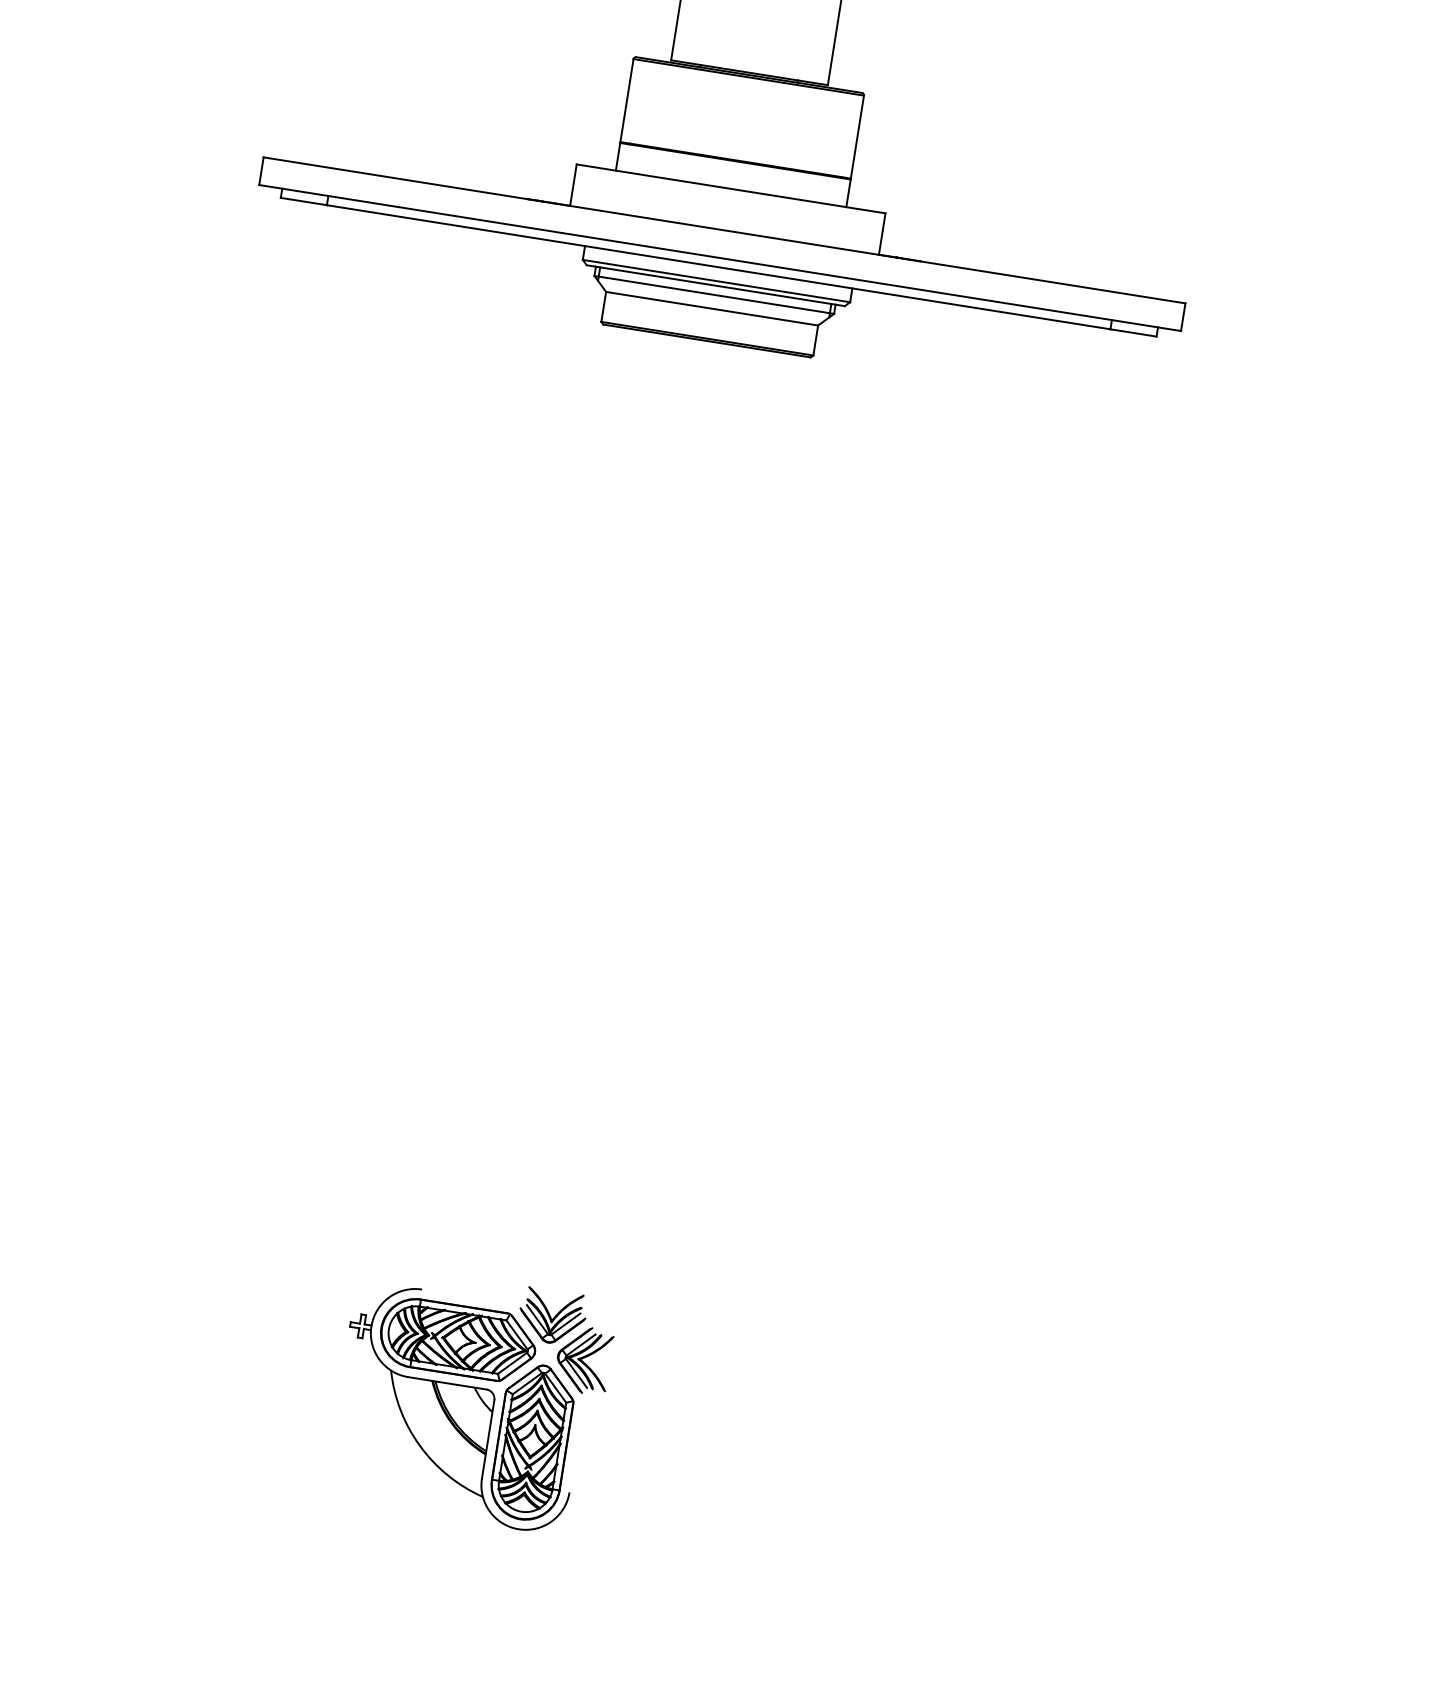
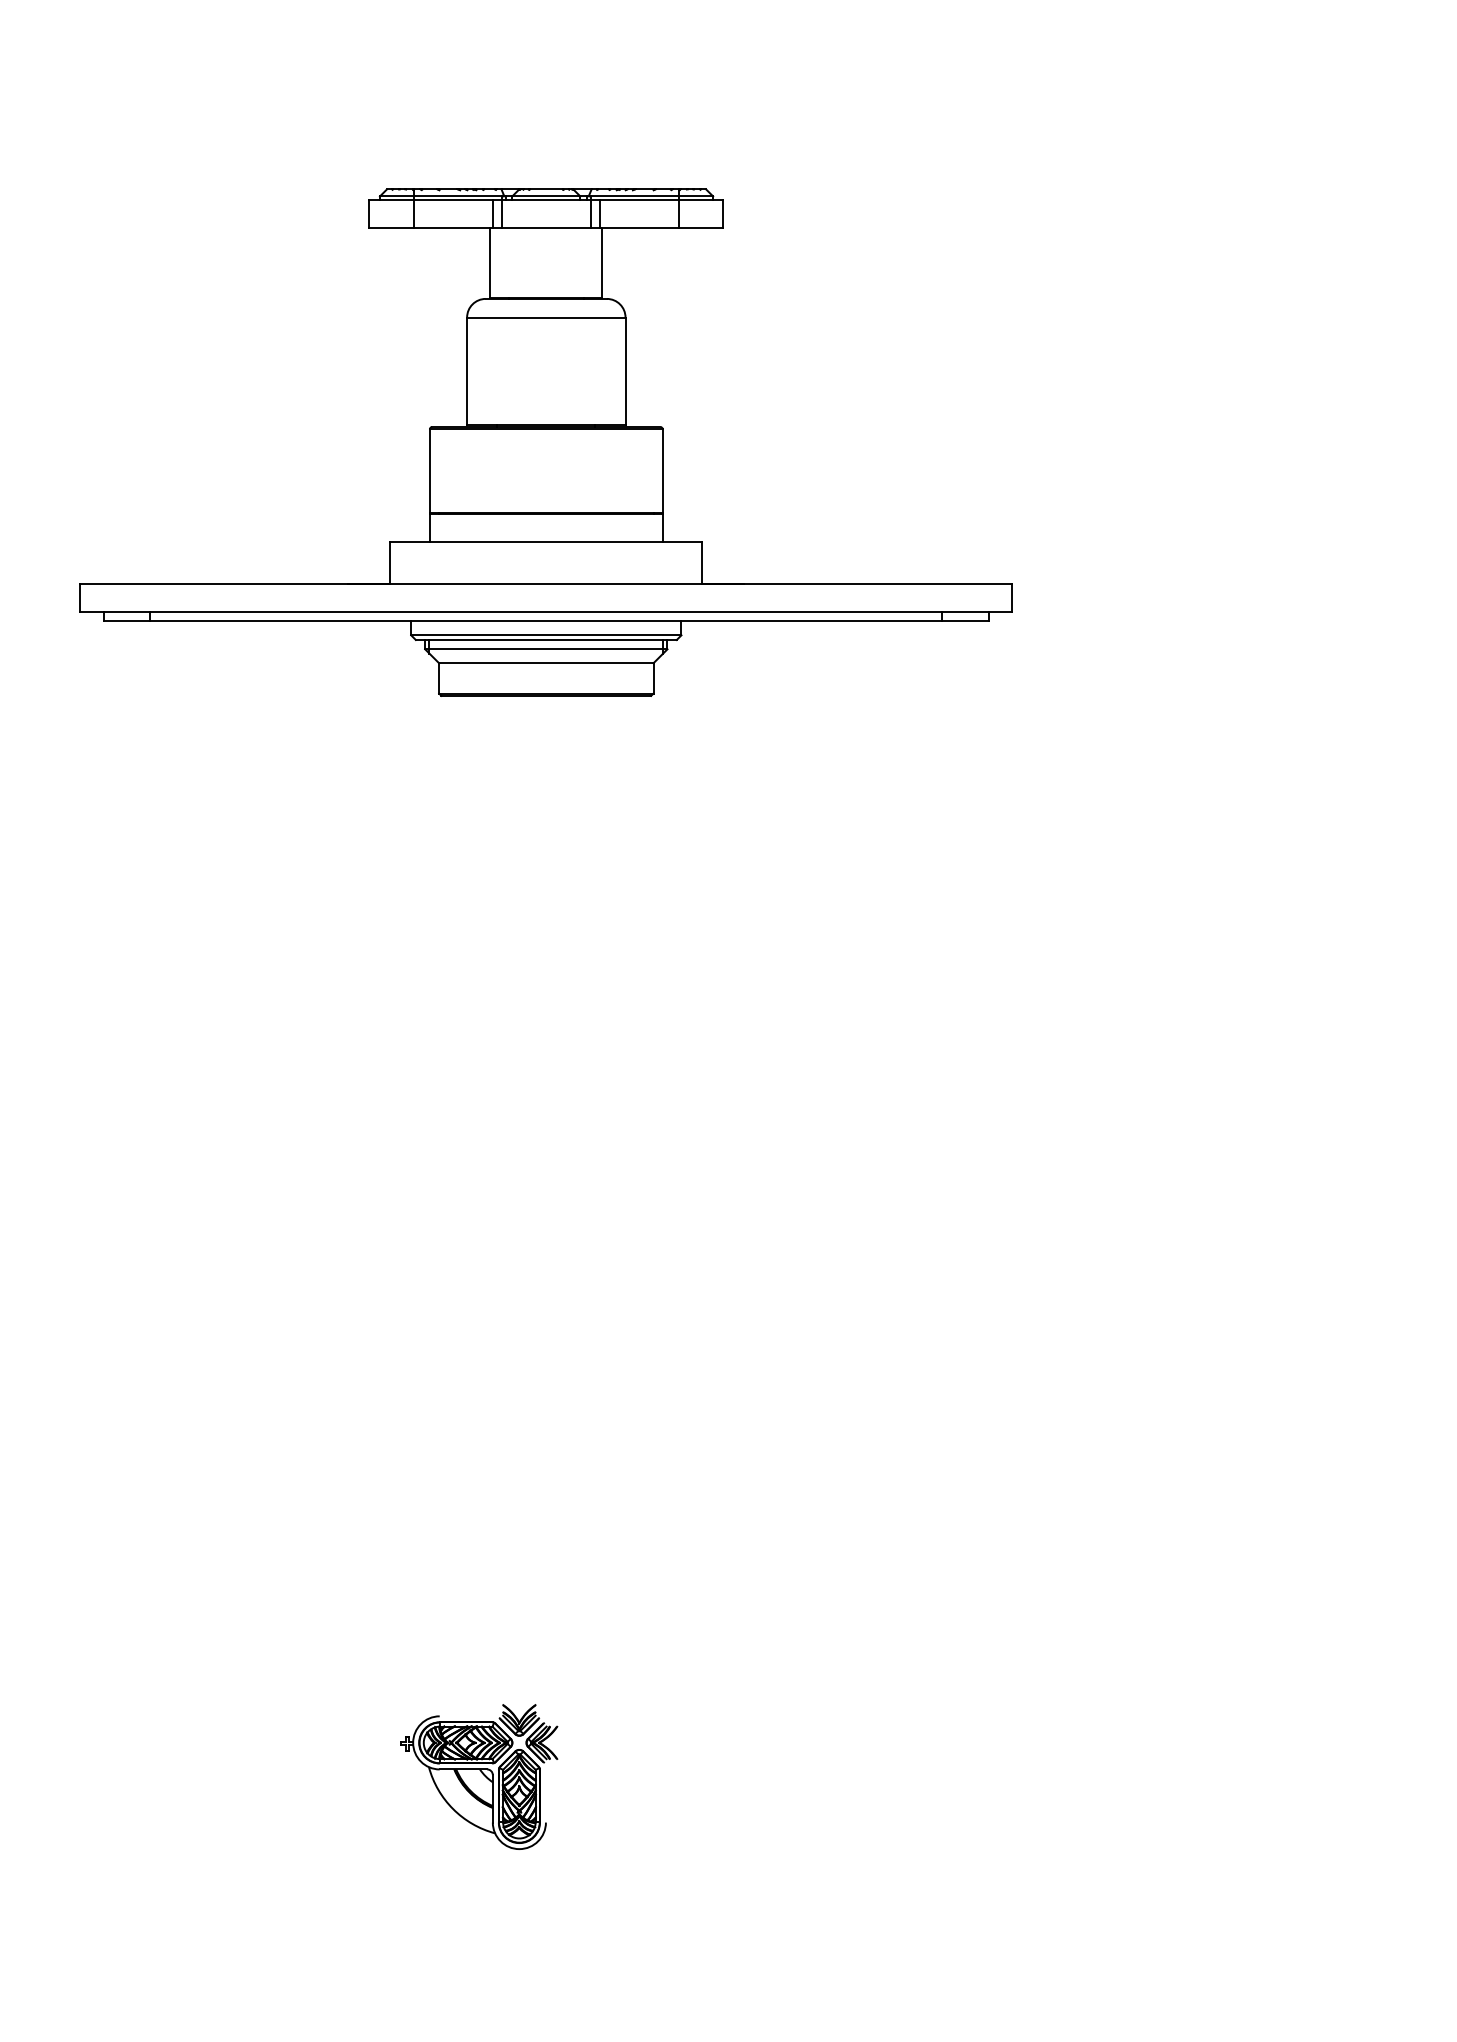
part: (470, 1399) -> (478, 1776), size x0.6

